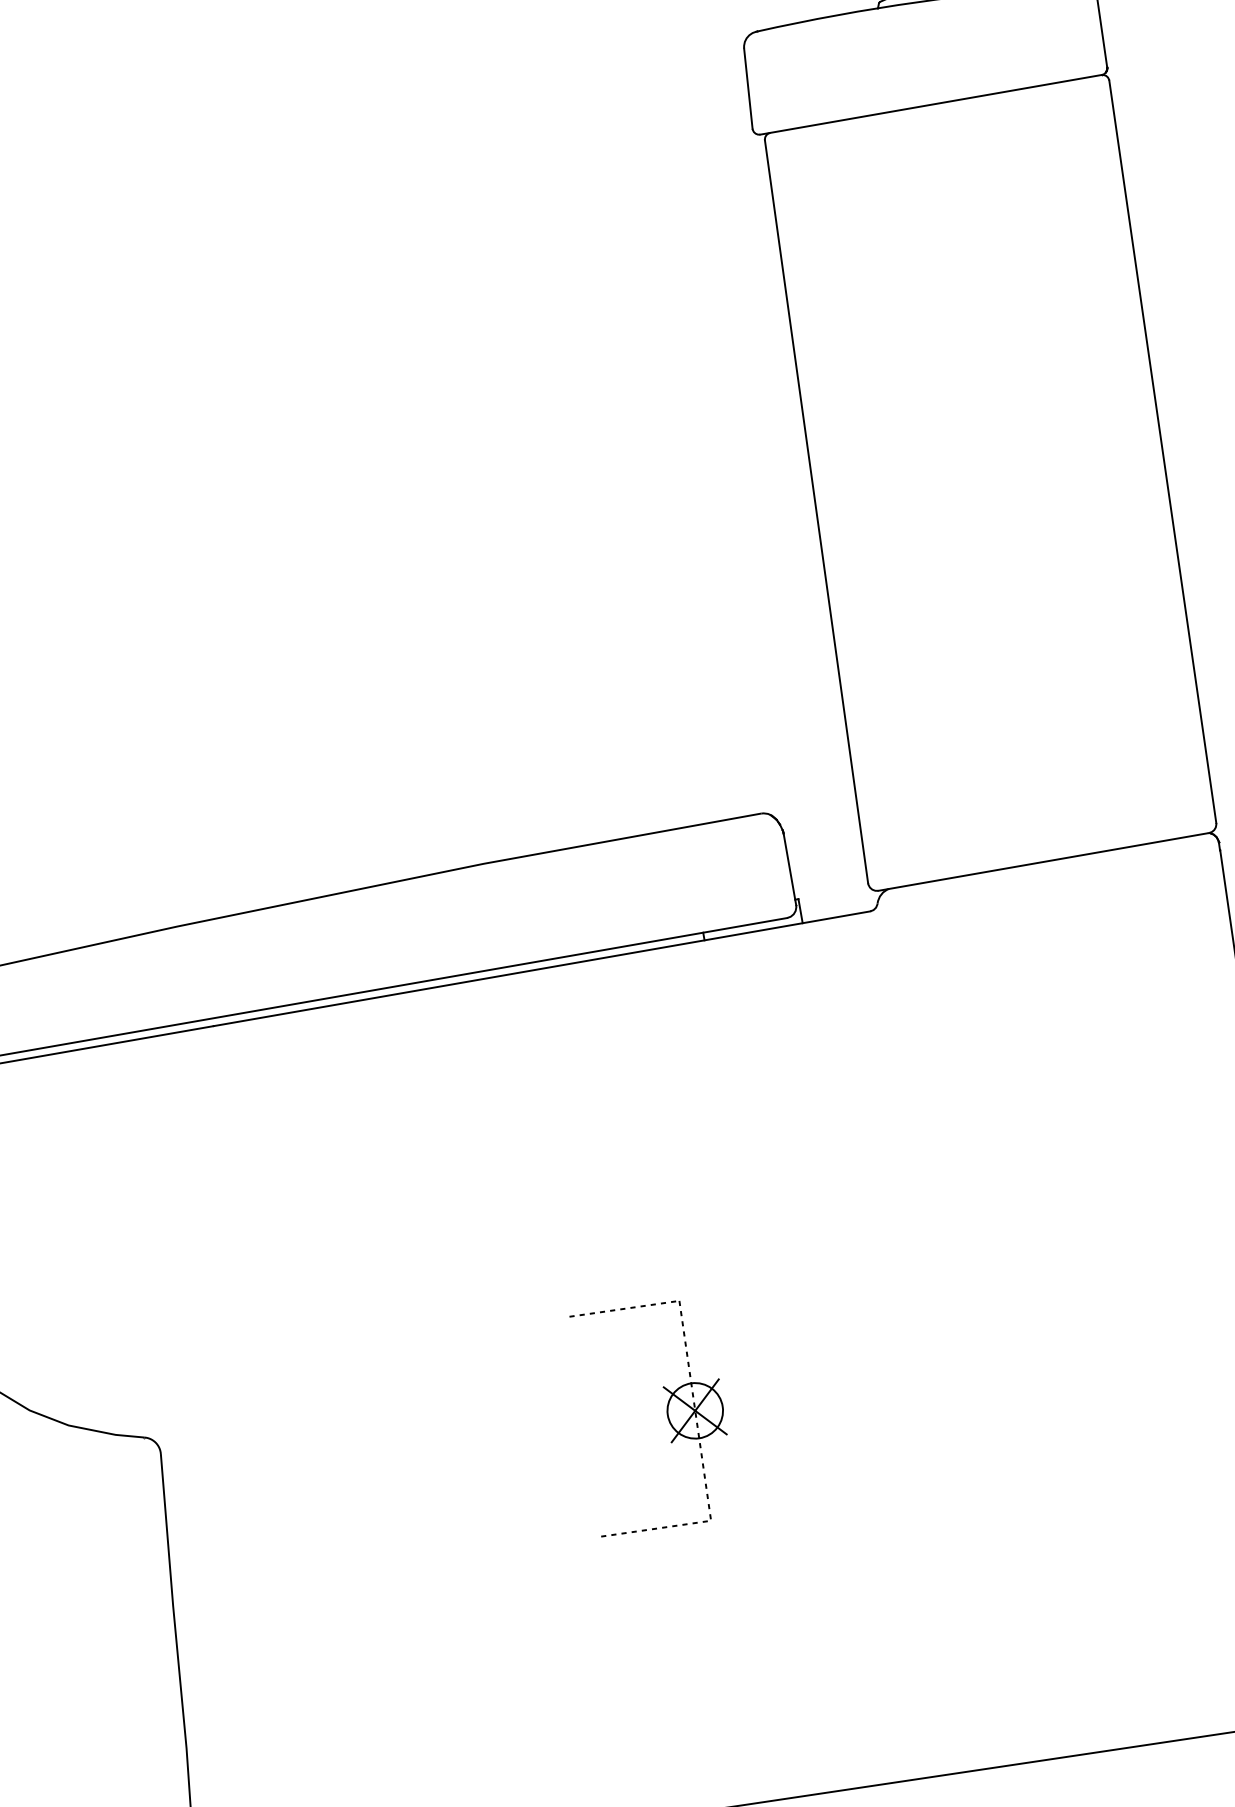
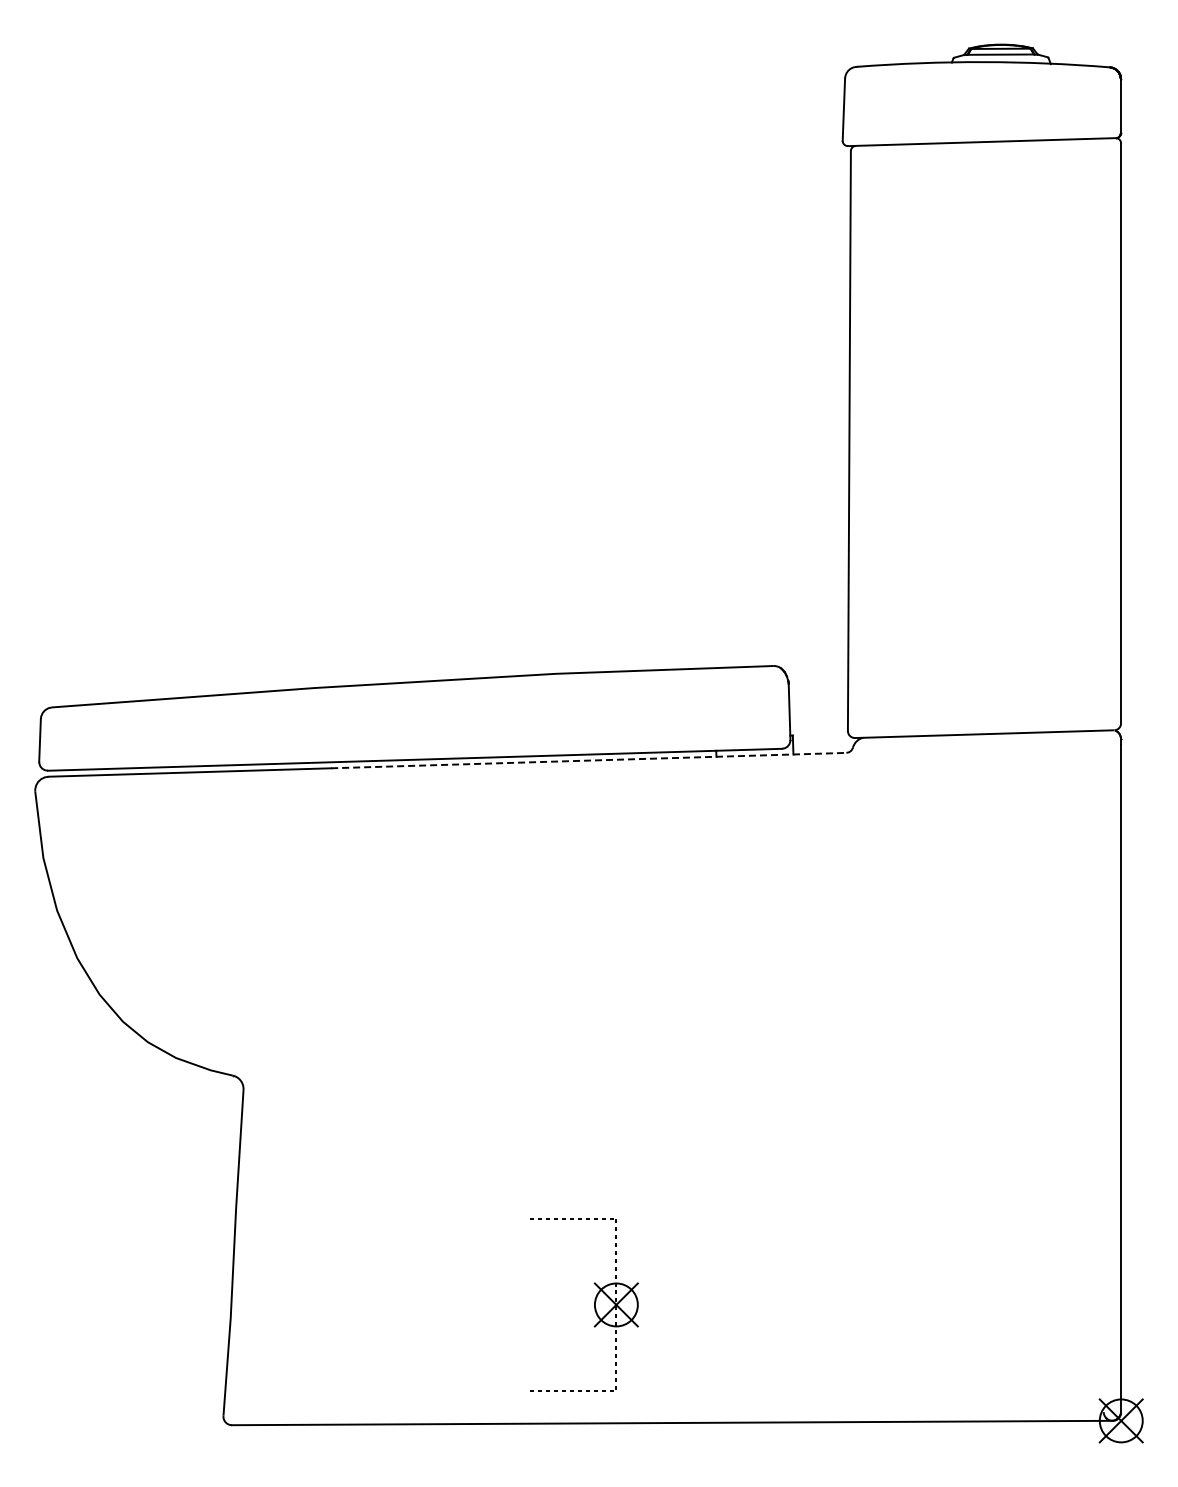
line: (541, 968) -> (588, 760), solid -> dashed
part: (667, 1414) -> (594, 1304), moved

